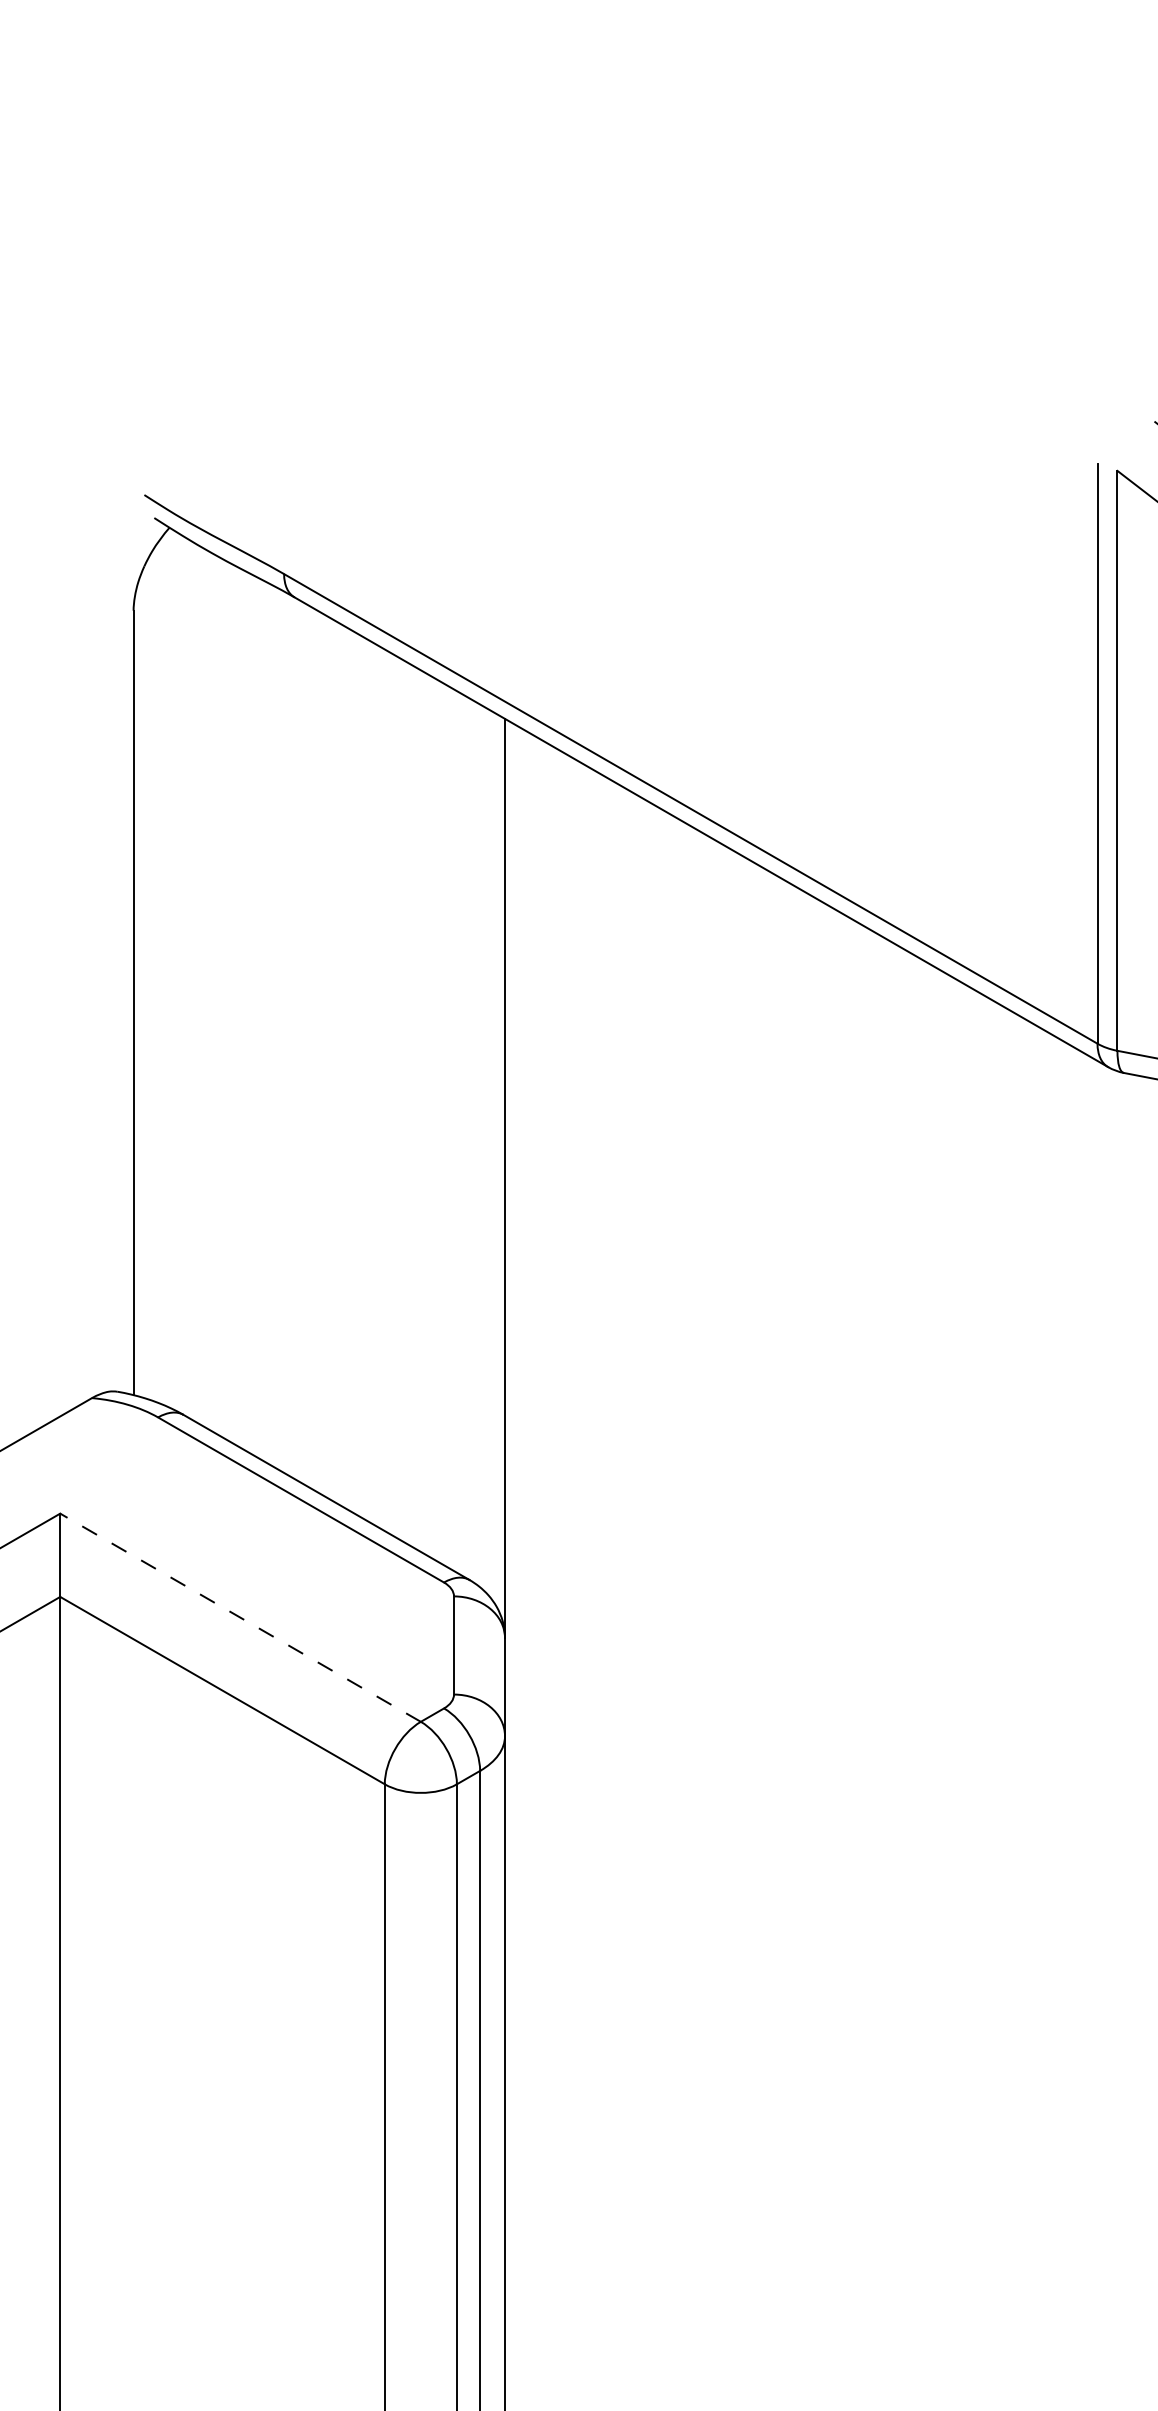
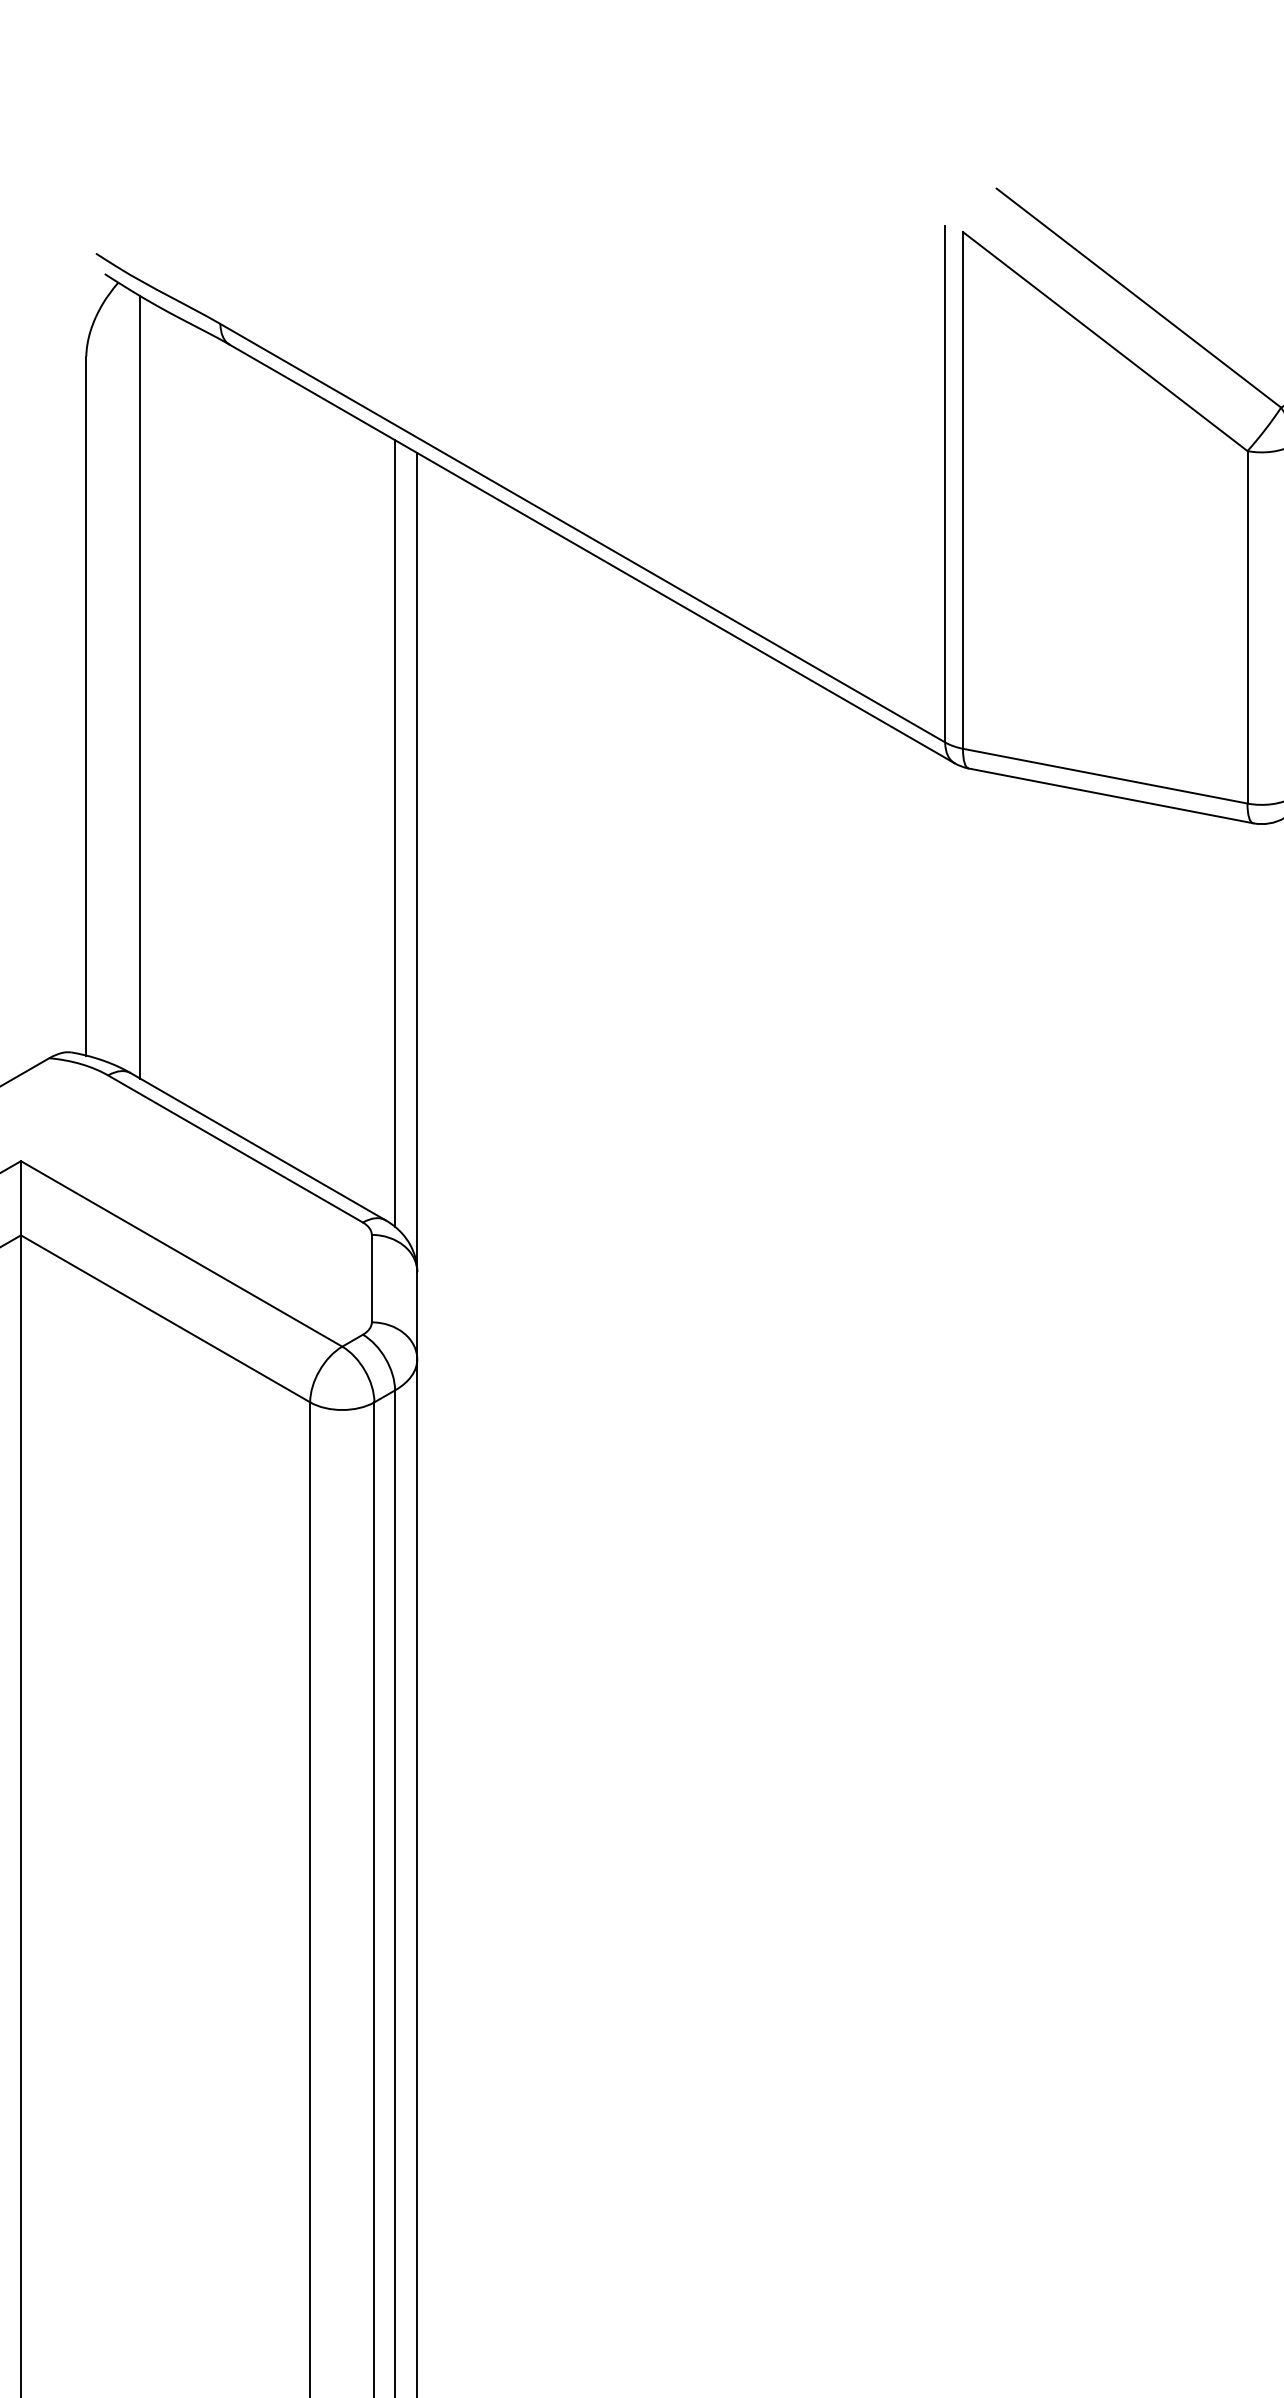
line: (194, 982) -> (140, 687), added
line: (480, 1145) -> (395, 833), added
line: (240, 1617) -> (181, 1253), dashed -> solid

